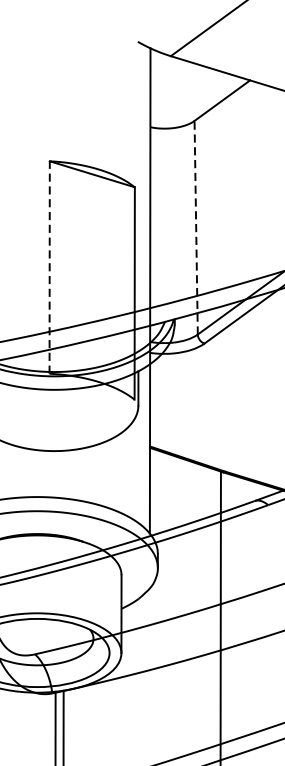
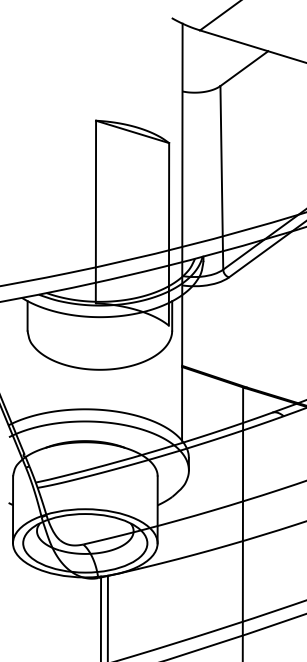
line: (195, 227) -> (221, 177), dashed -> solid
line: (49, 266) -> (95, 211), dashed -> solid

